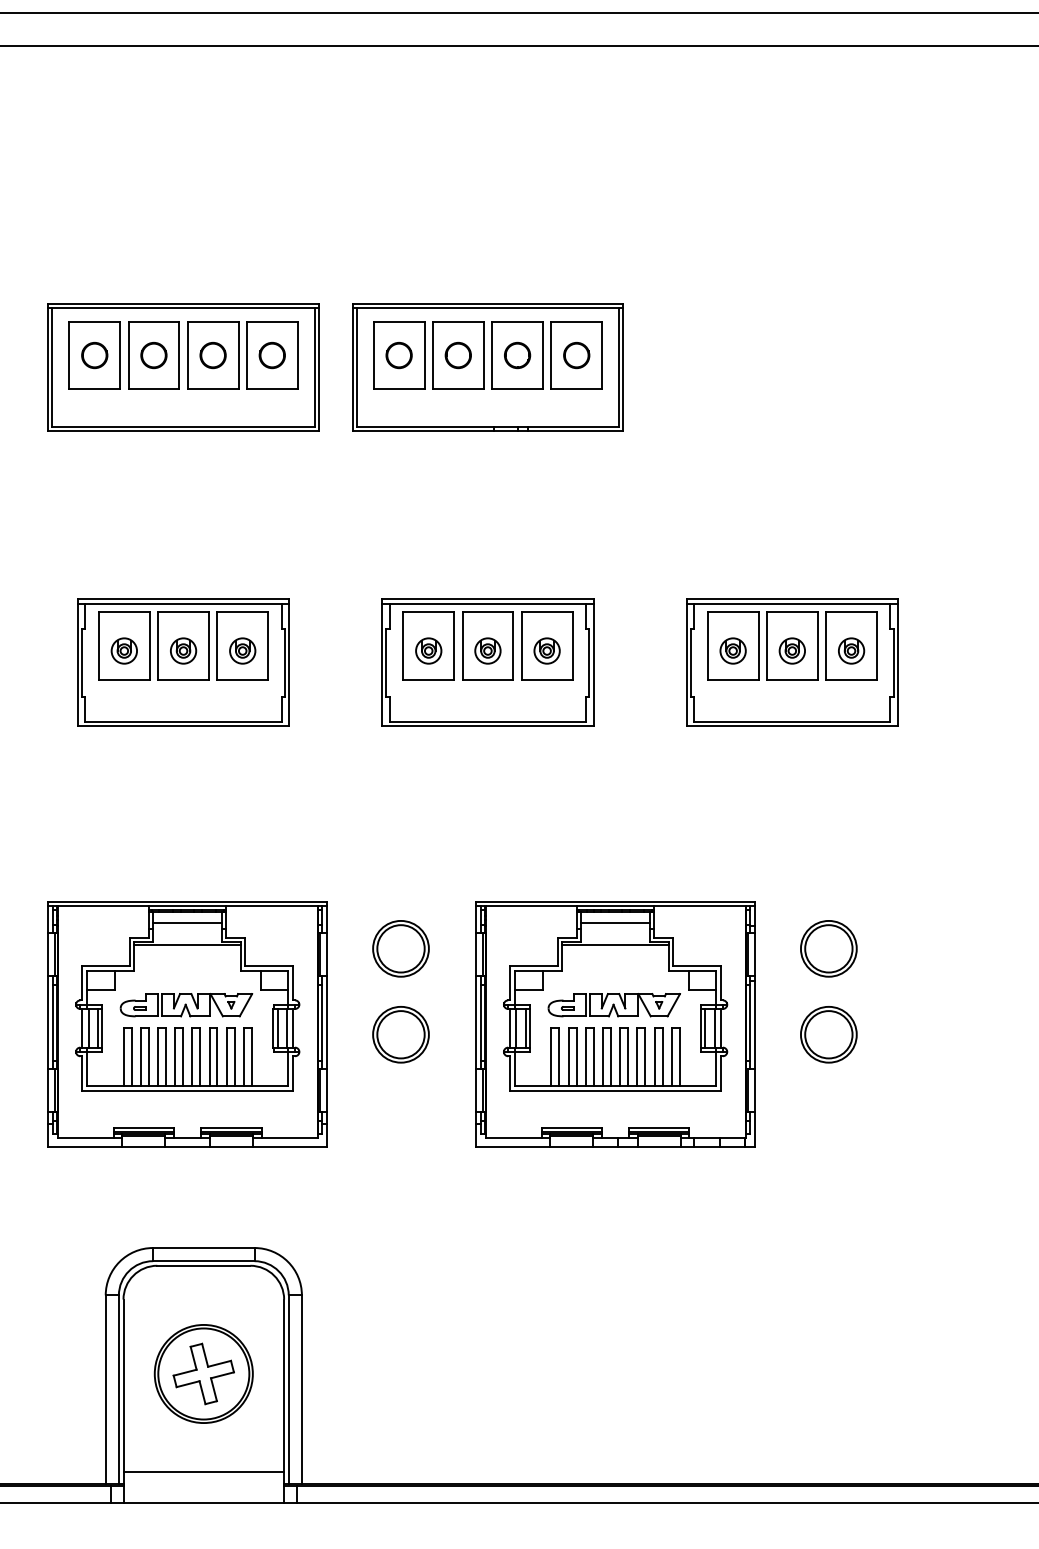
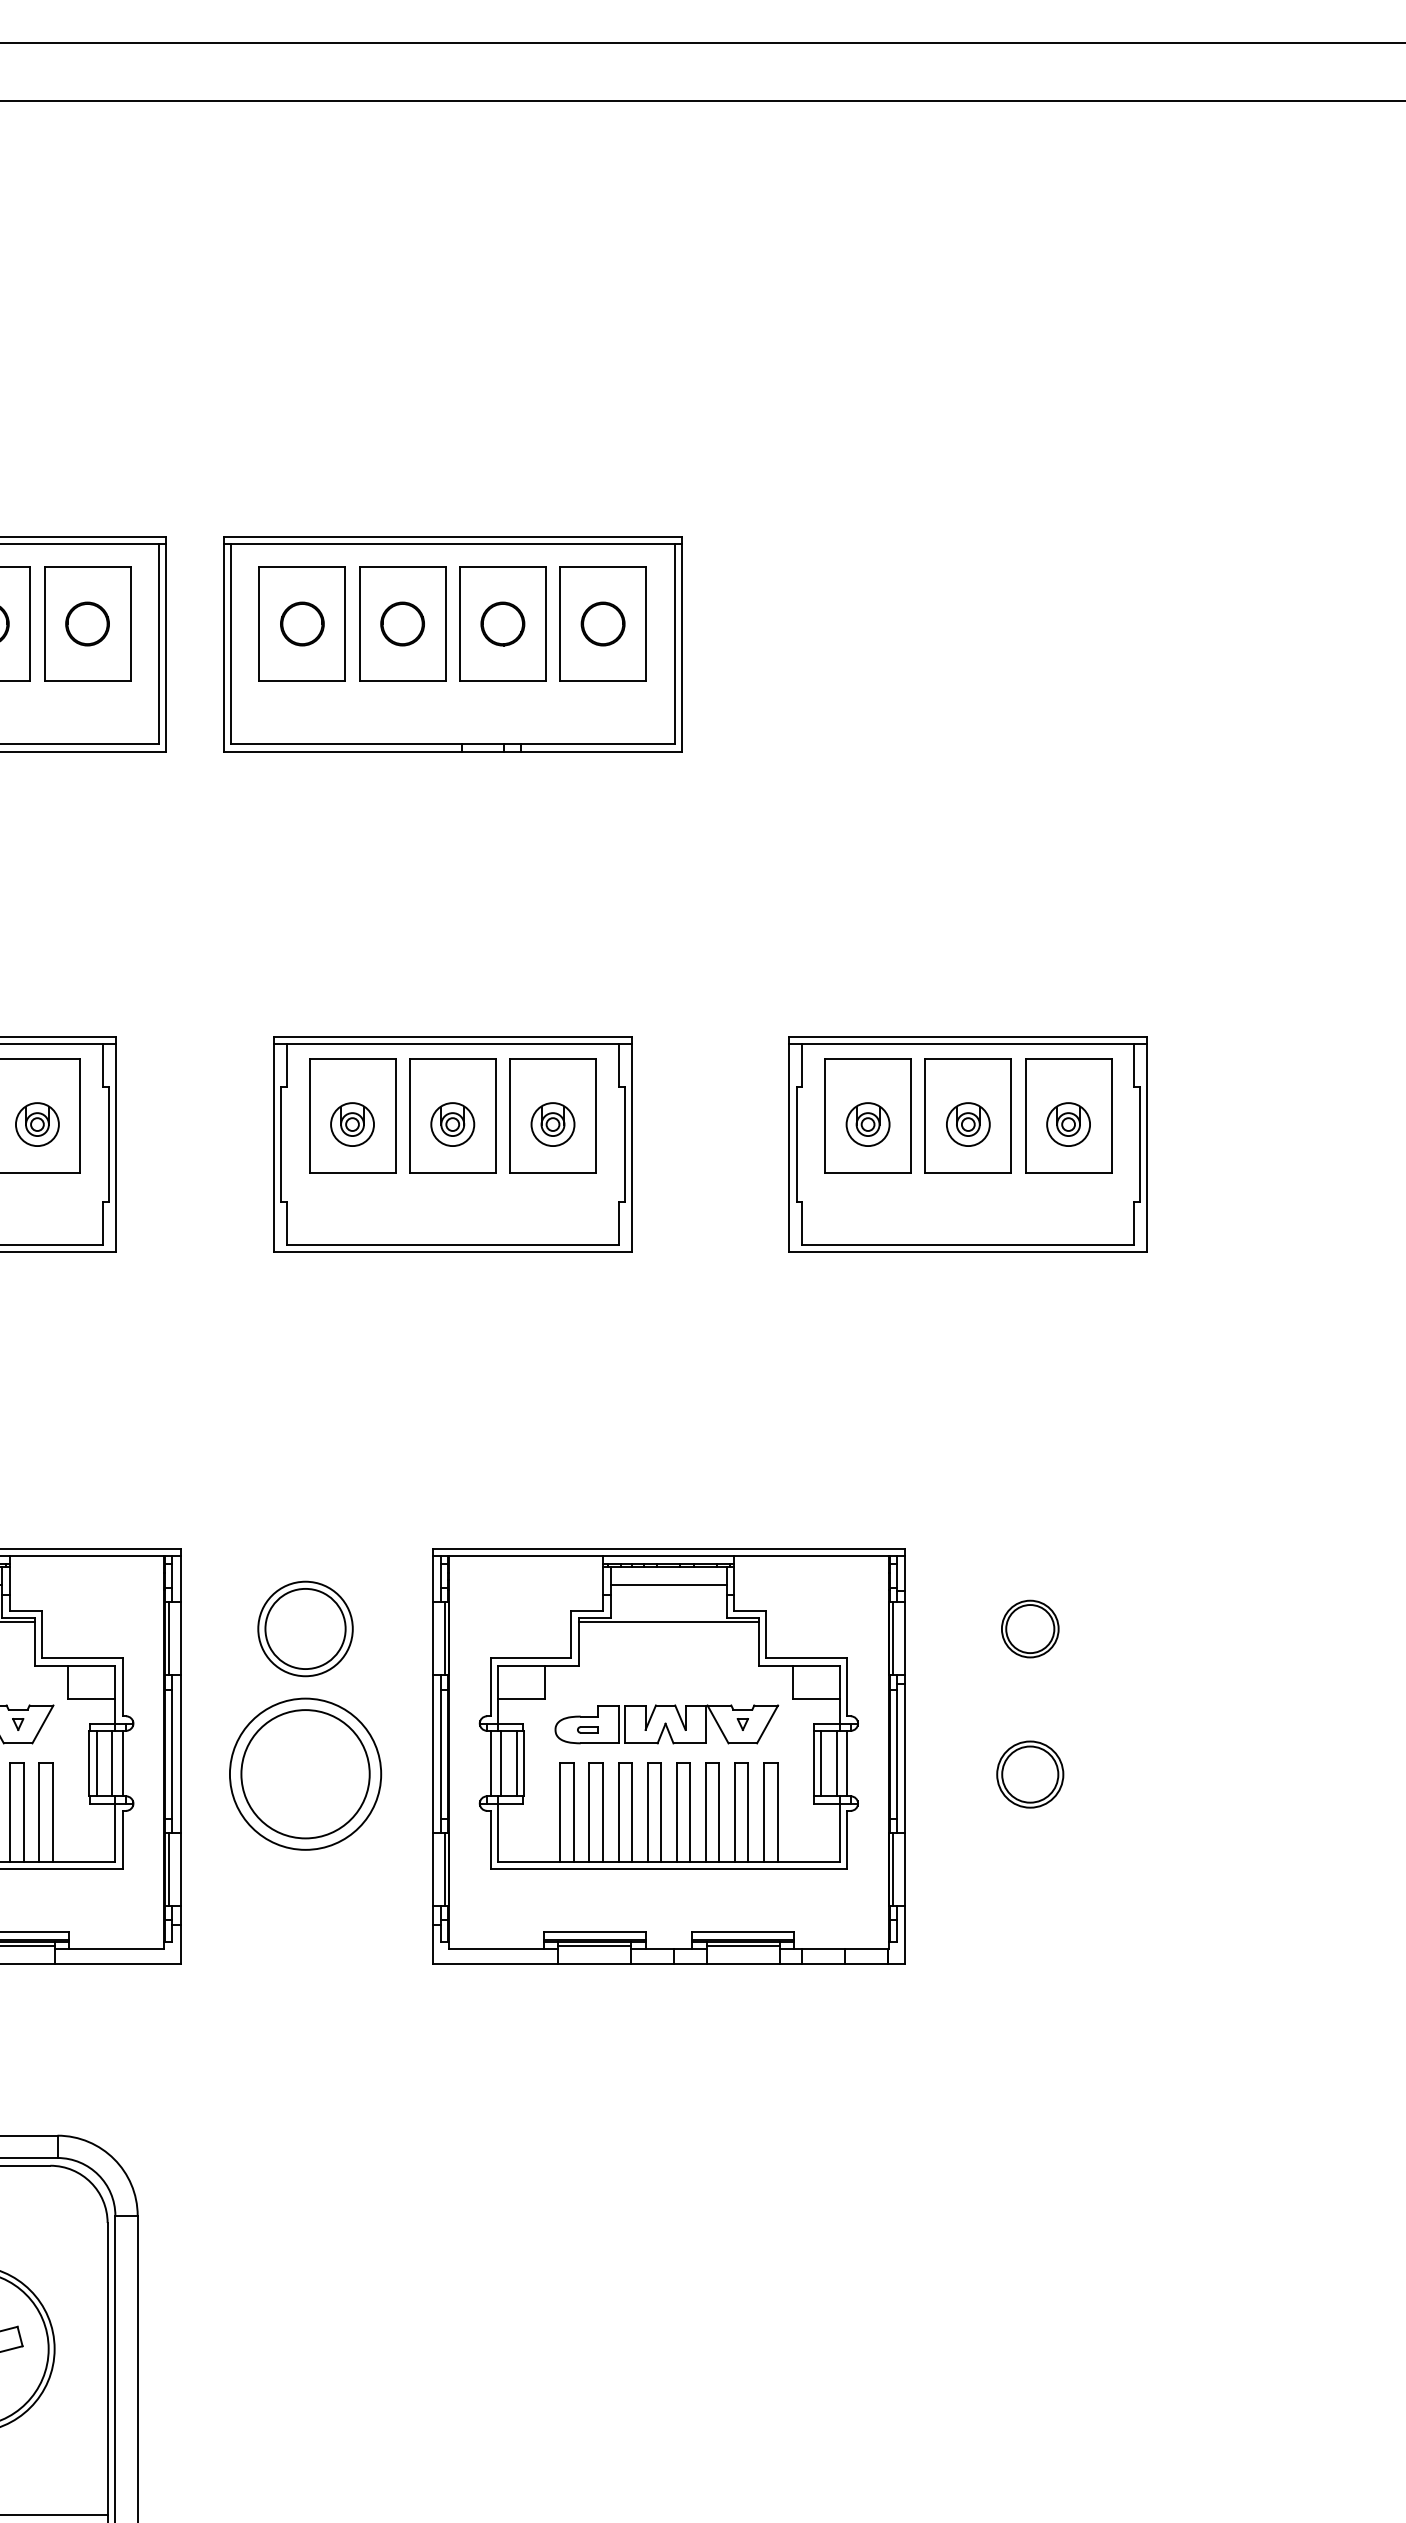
part: (828, 948) -> (1029, 1628), size x0.6
part: (400, 1034) -> (304, 1774), size x1.6
part: (828, 1034) -> (1029, 1774), size x0.7

